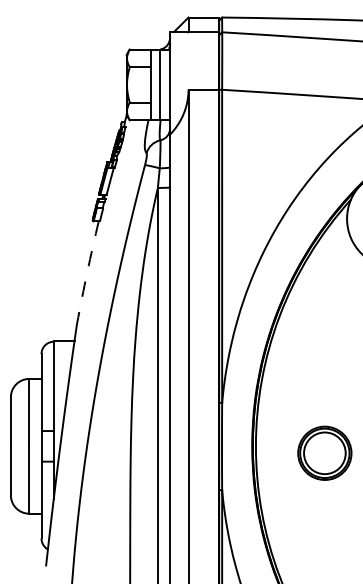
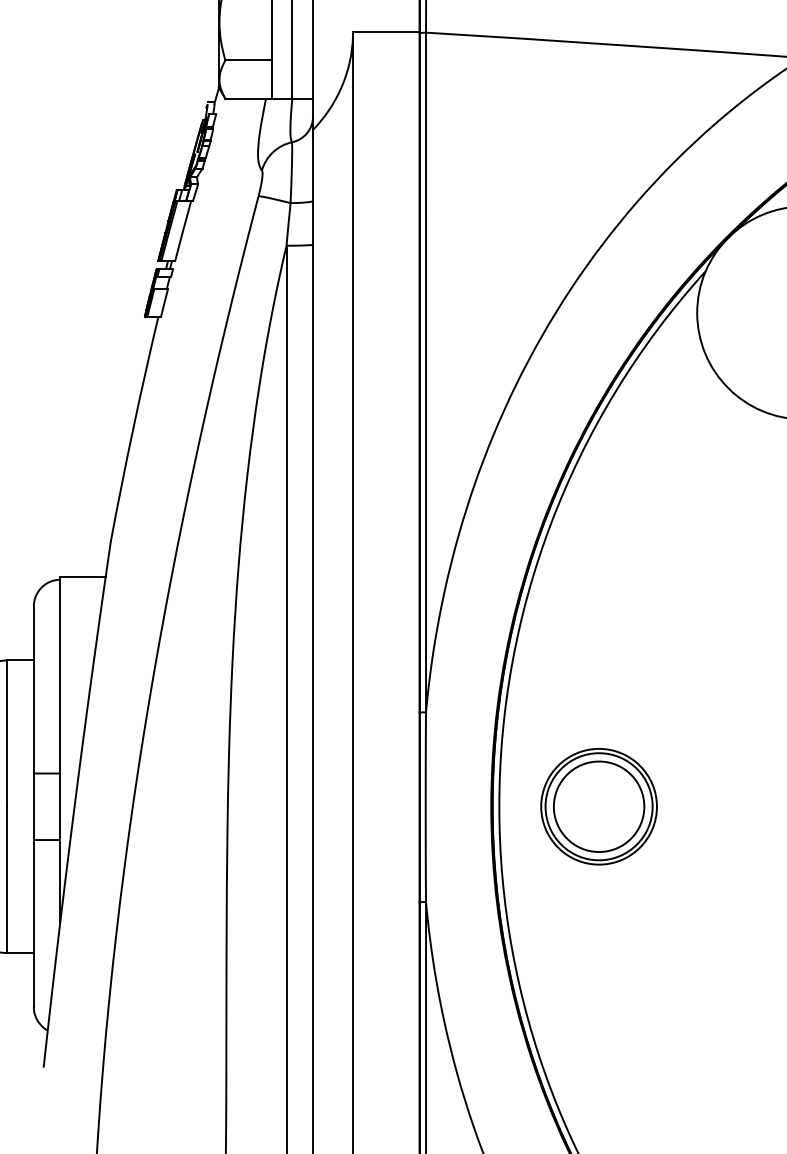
arc: (87, 272) -> (133, 429), dashed -> solid
part: (324, 452) -> (598, 804), moved

